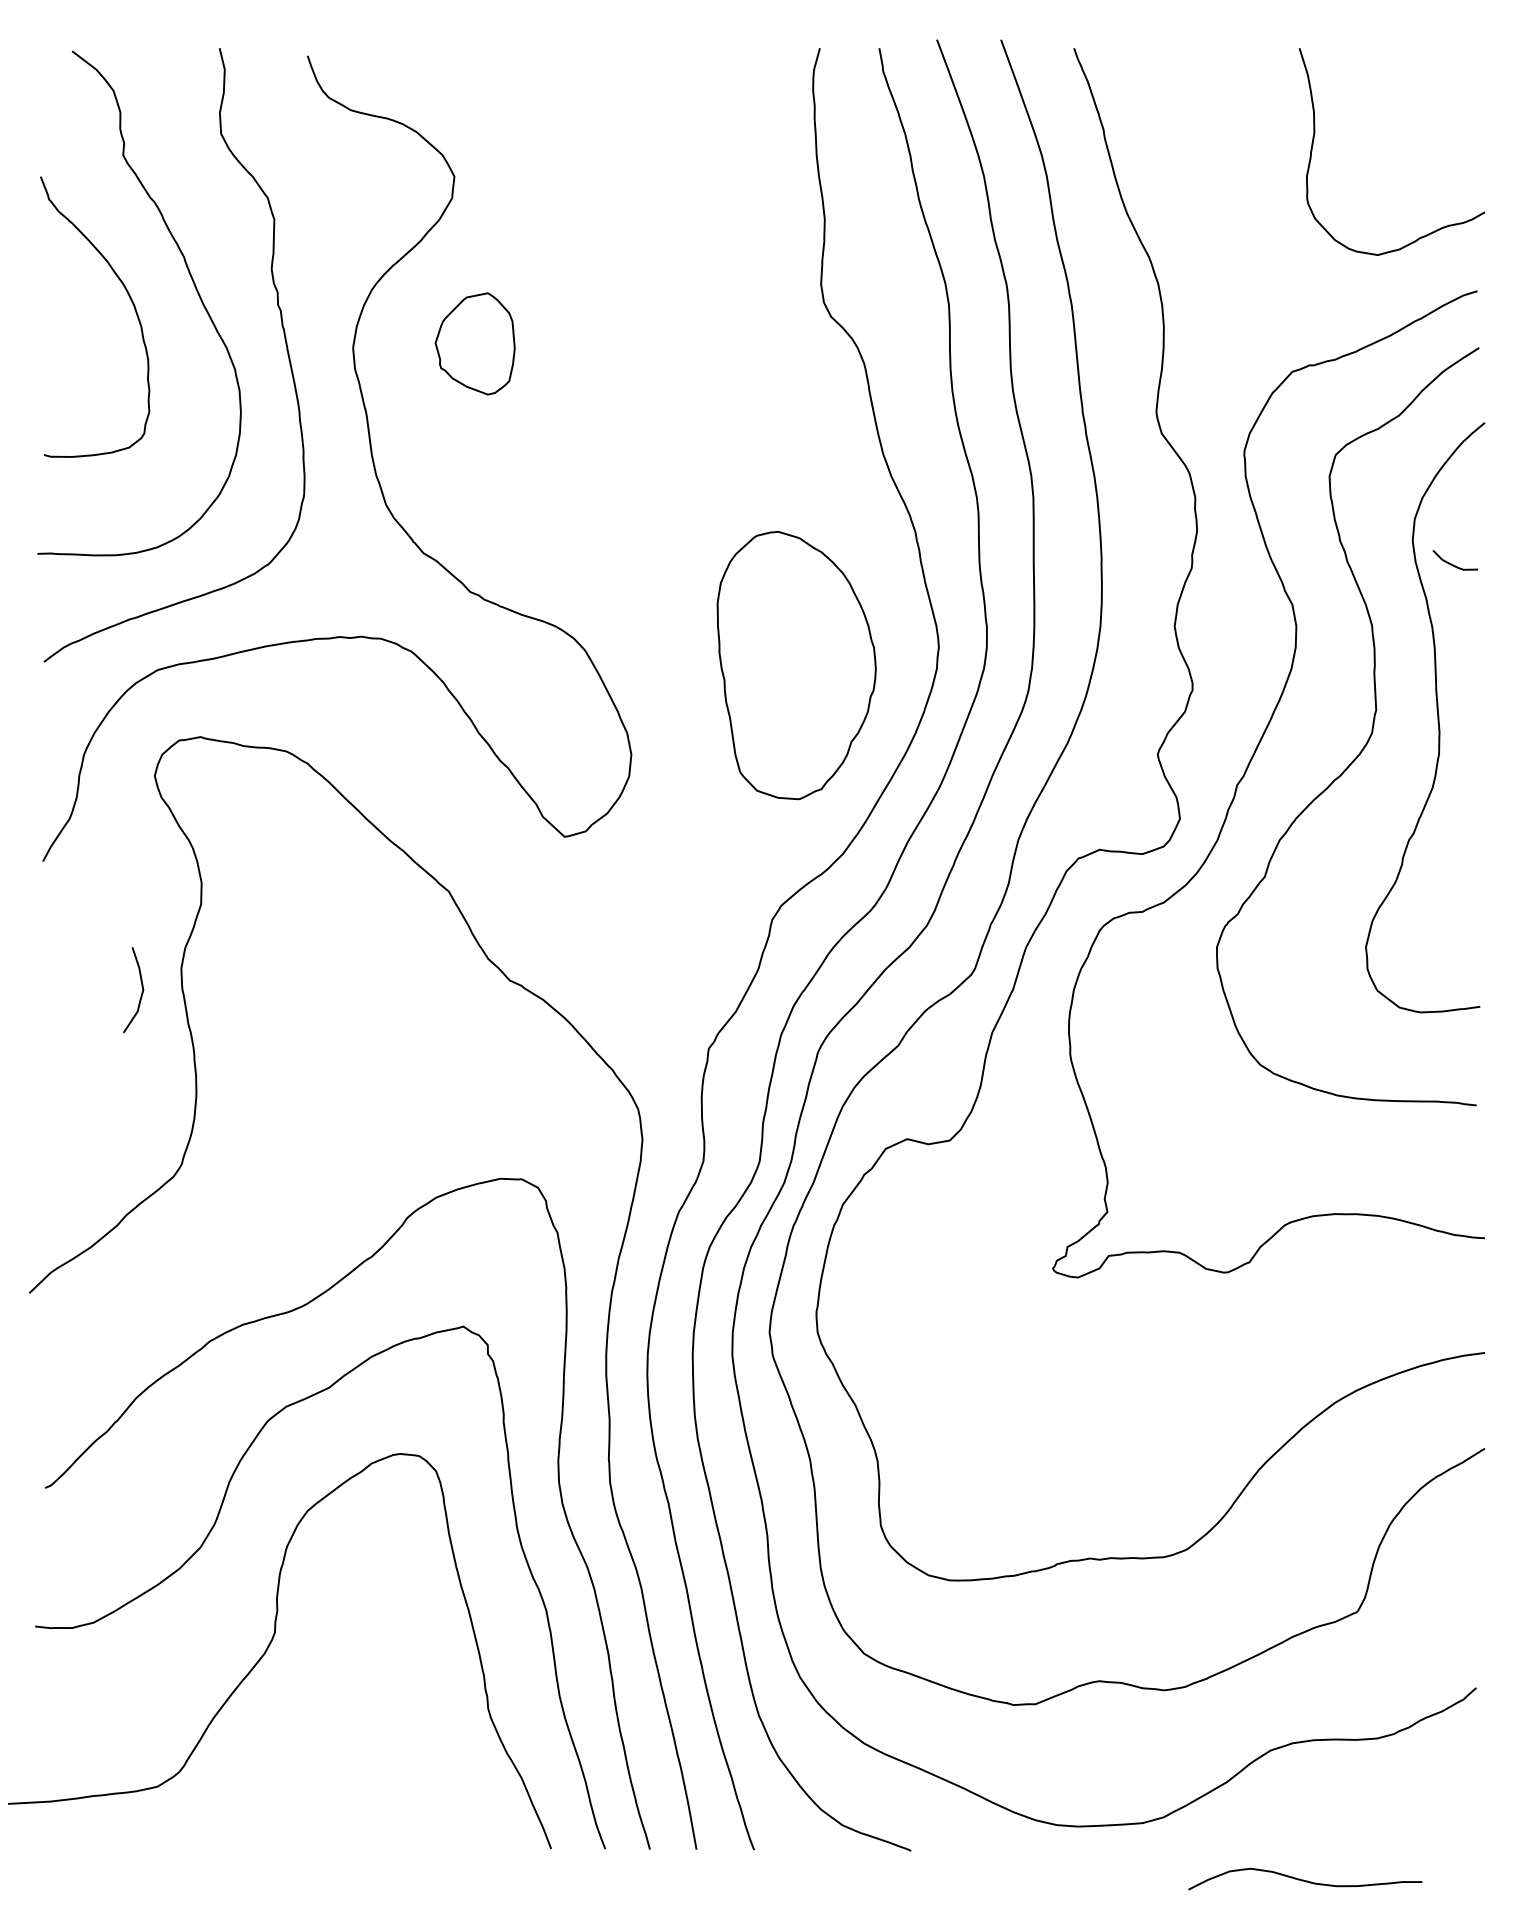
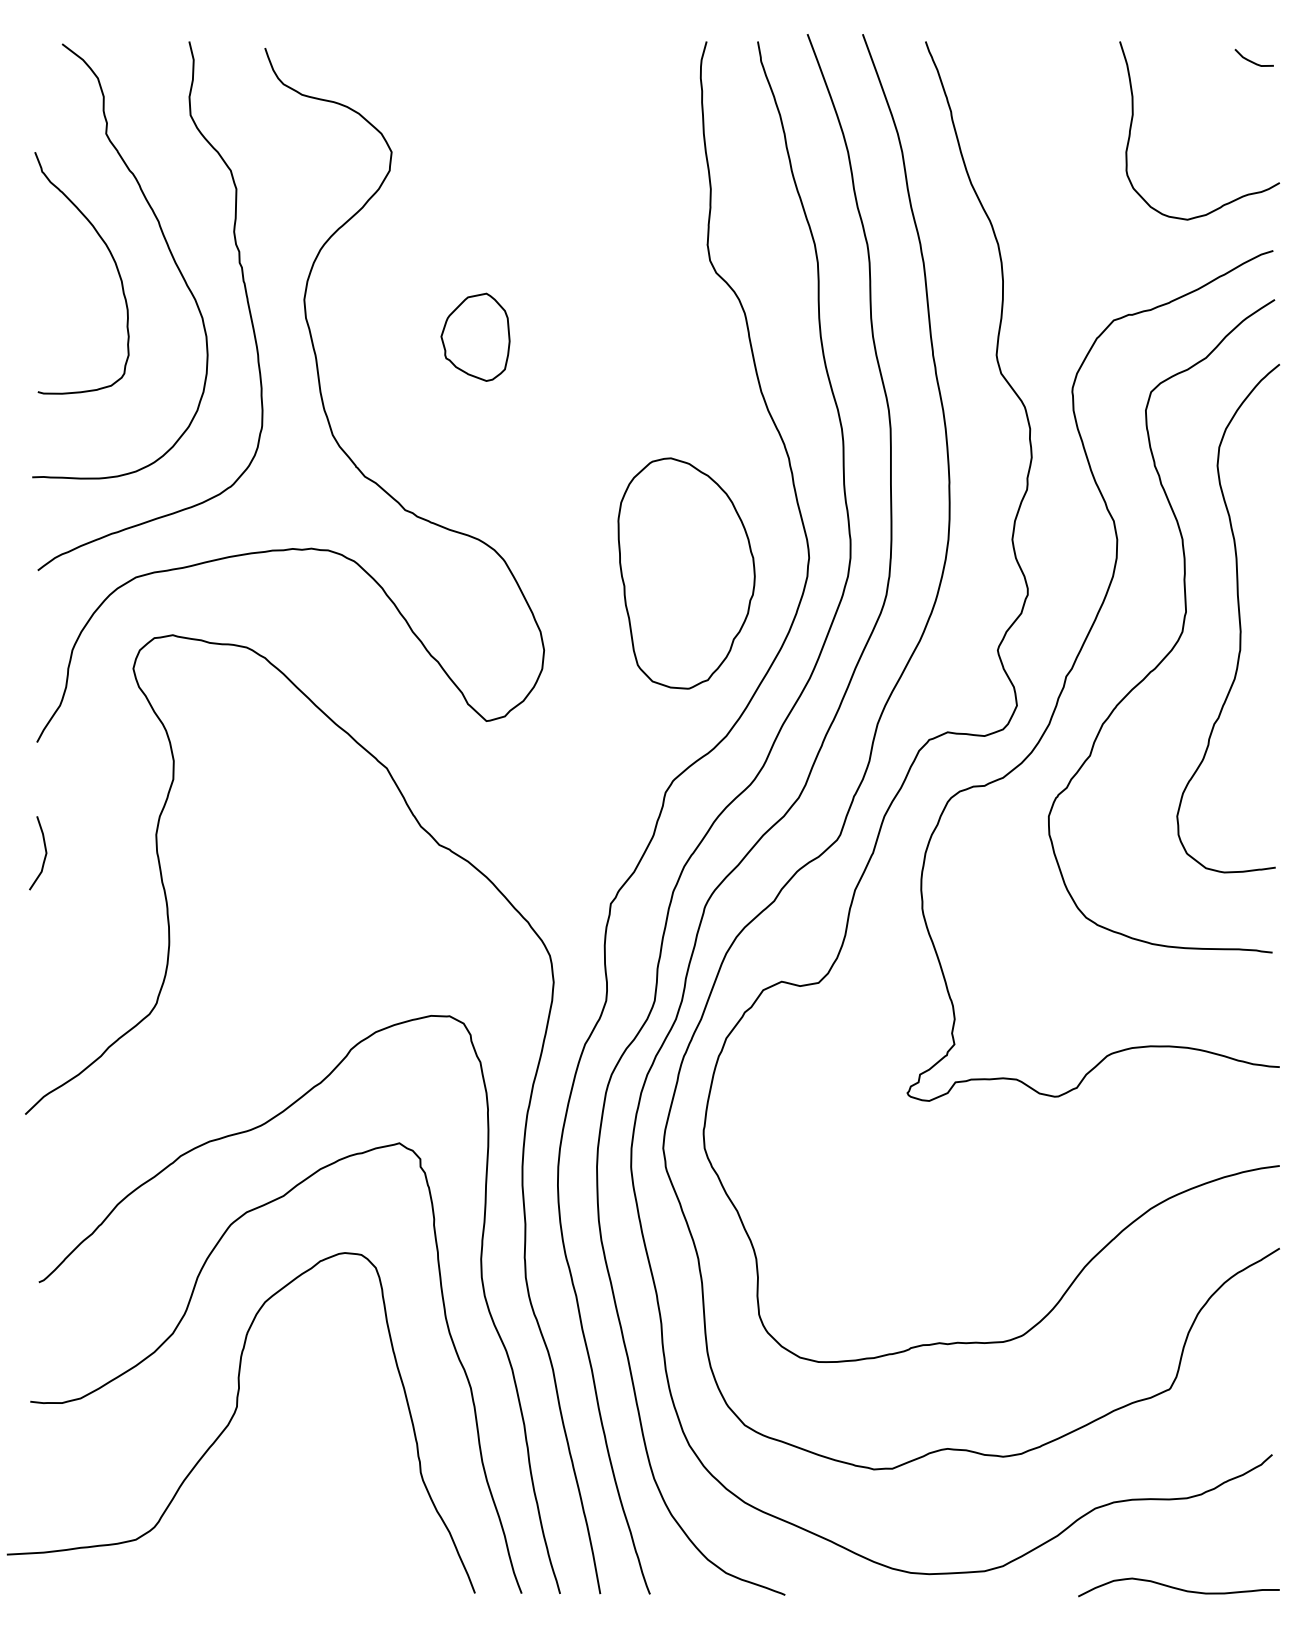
part: (475, 342) -> (475, 336), moved
curve: (1452, 563) -> (1251, 60), moved
curve: (140, 993) -> (44, 856), moved
curve: (1303, 1879) -> (1177, 1587), moved

